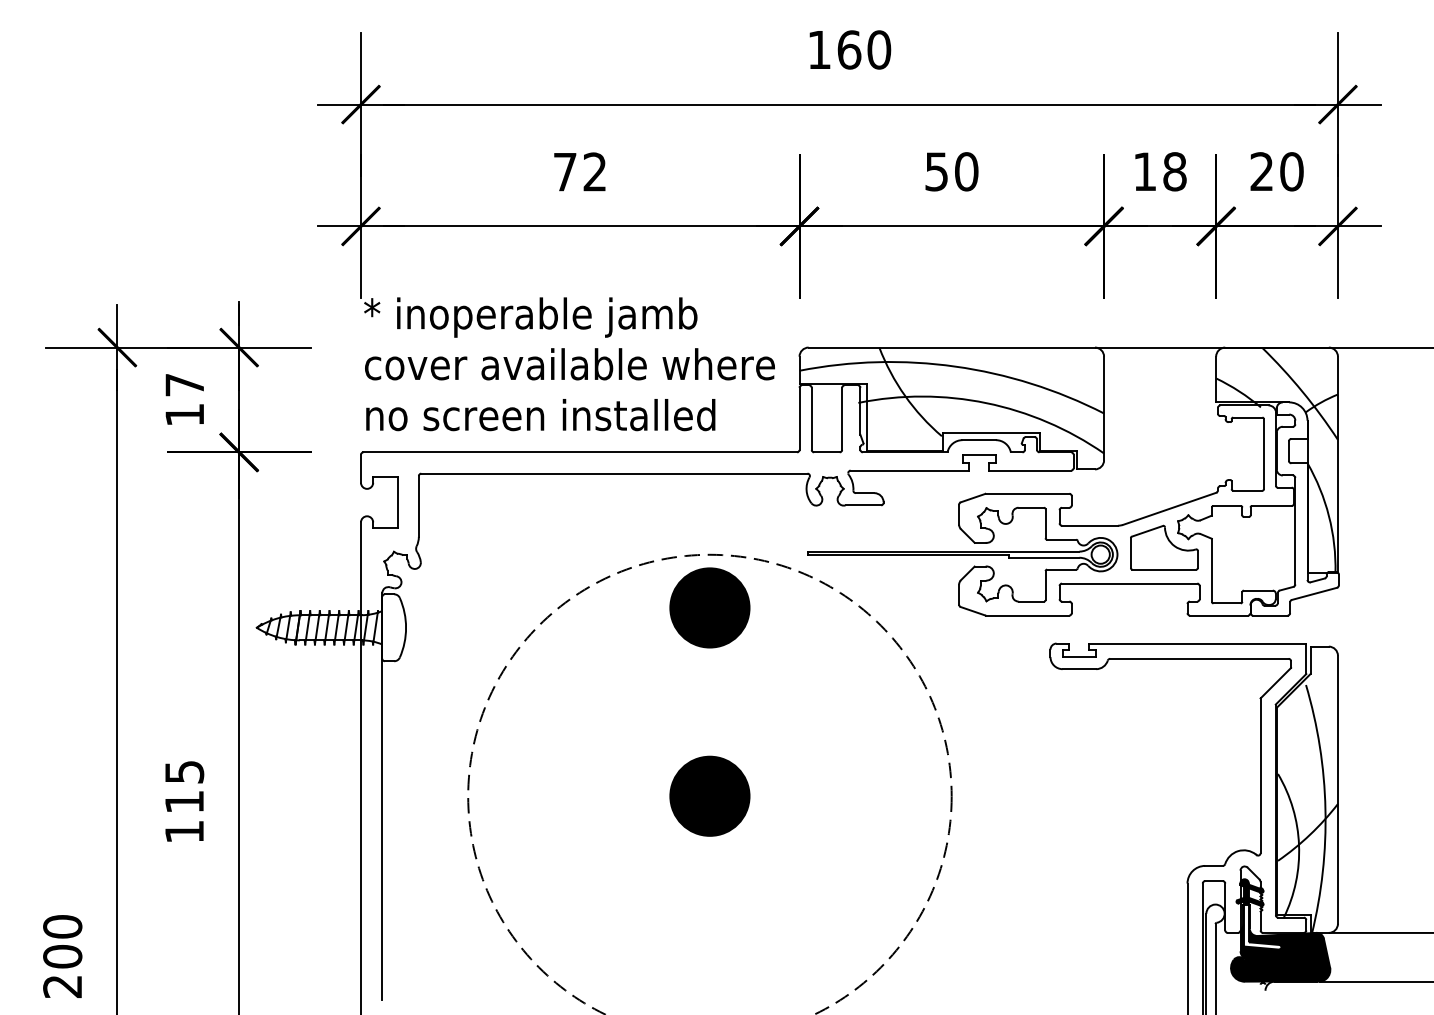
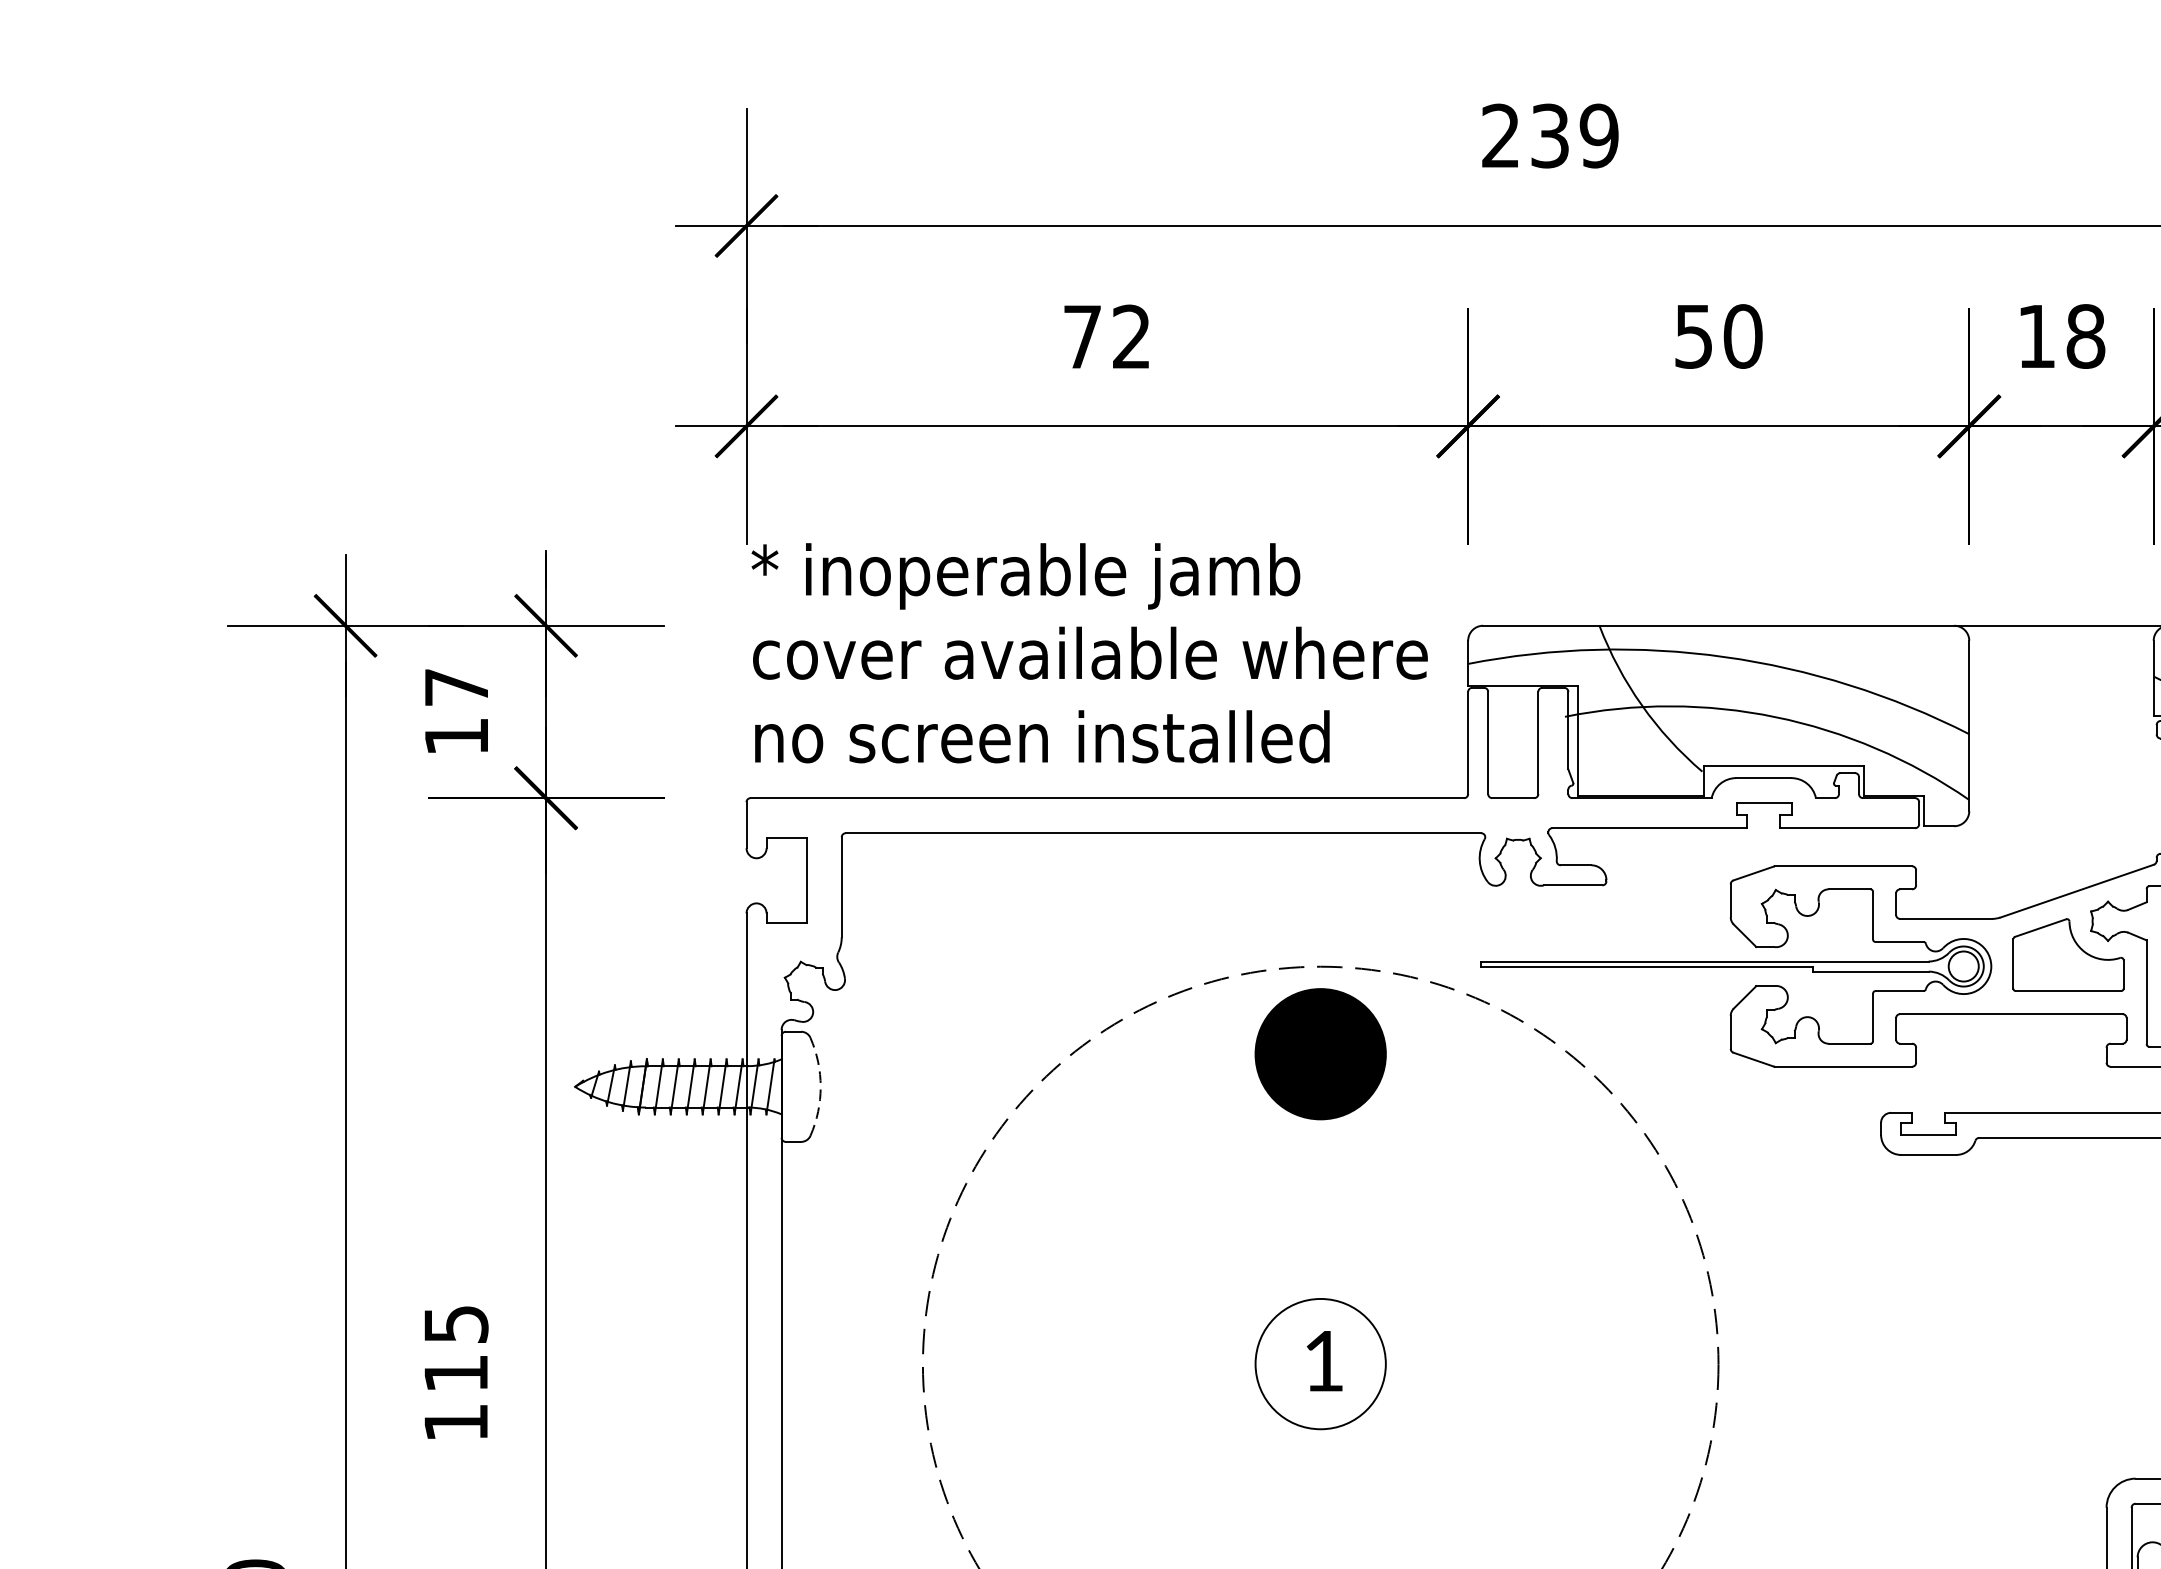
text: (849, 49) -> (1550, 135), 160 -> 239
arc: (406, 627) -> (821, 1086), solid -> dashed
fill: (709, 795) -> (1319, 1362), removed

